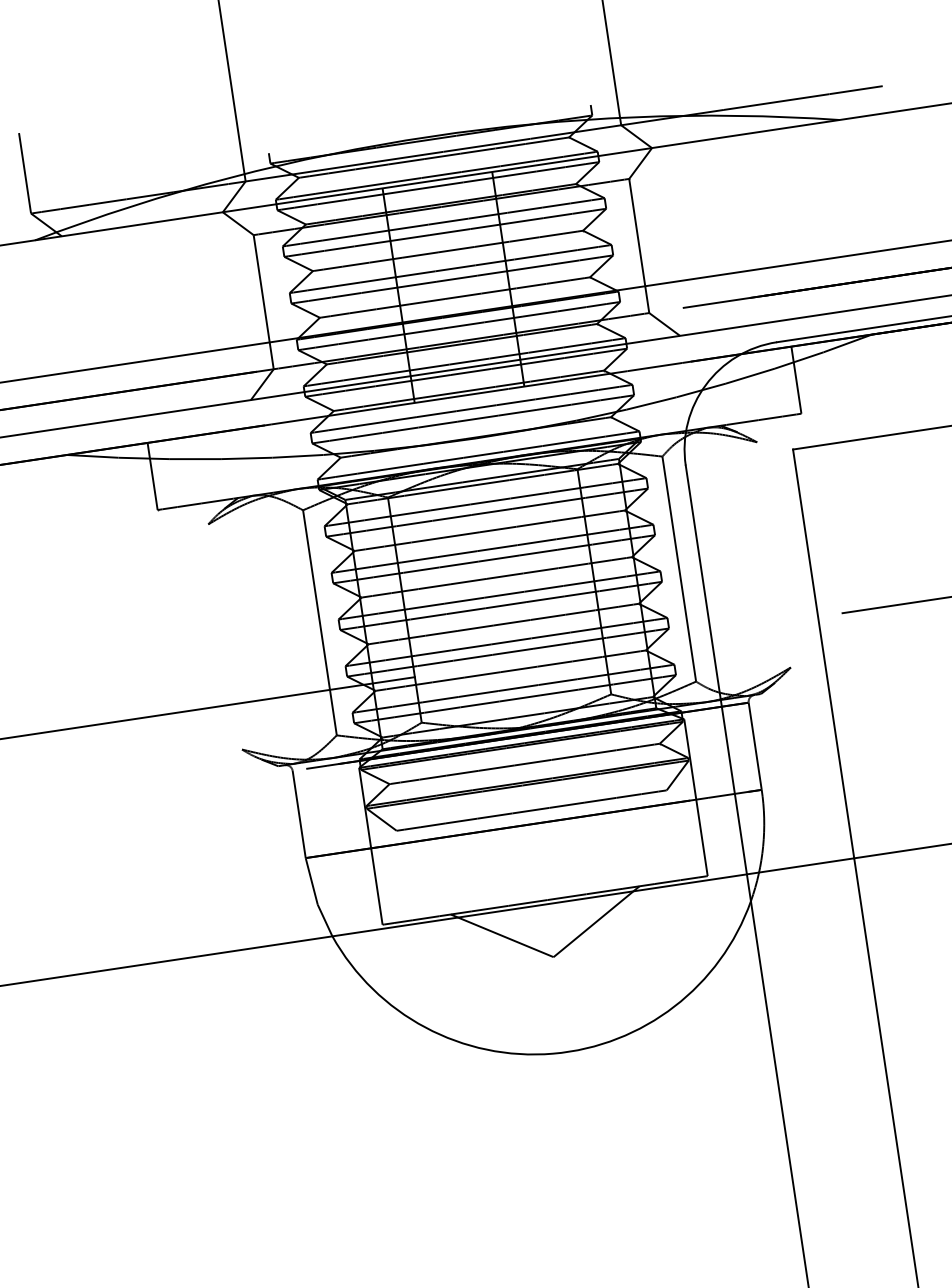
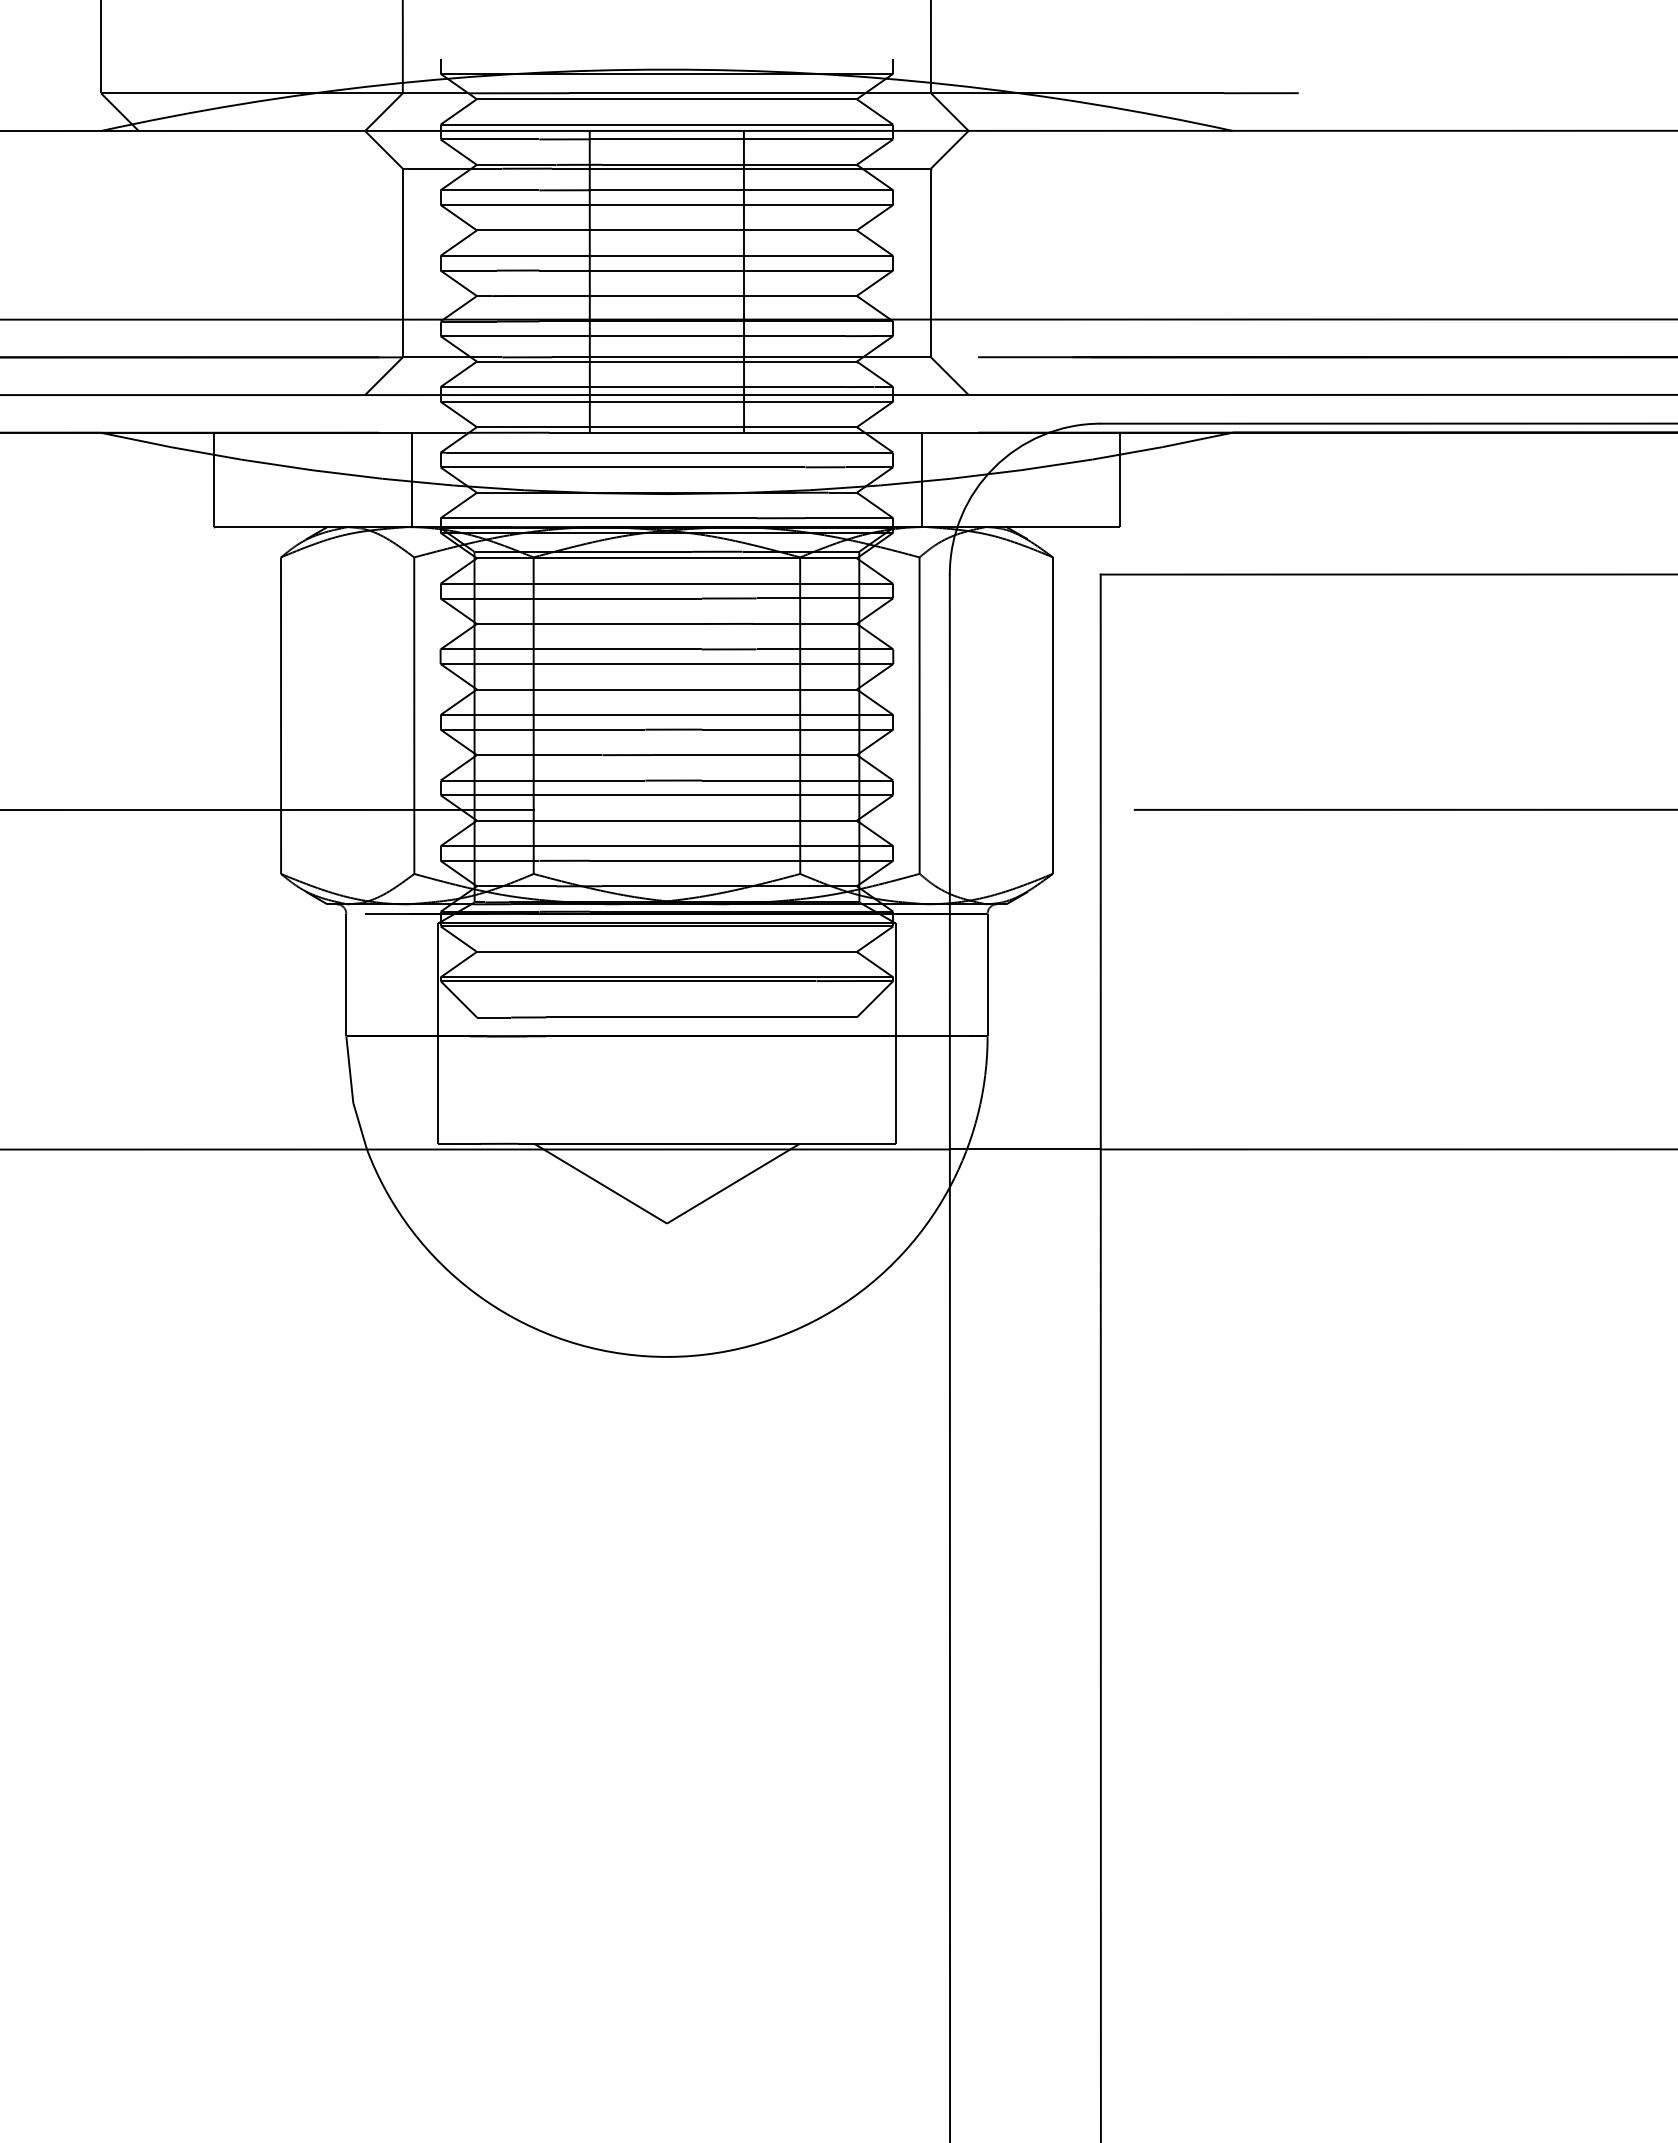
line: (655, 400) -> (921, 479), added
line: (293, 455) -> (412, 479), added
line: (773, 554) -> (1052, 715), added
line: (224, 636) -> (280, 715), added

